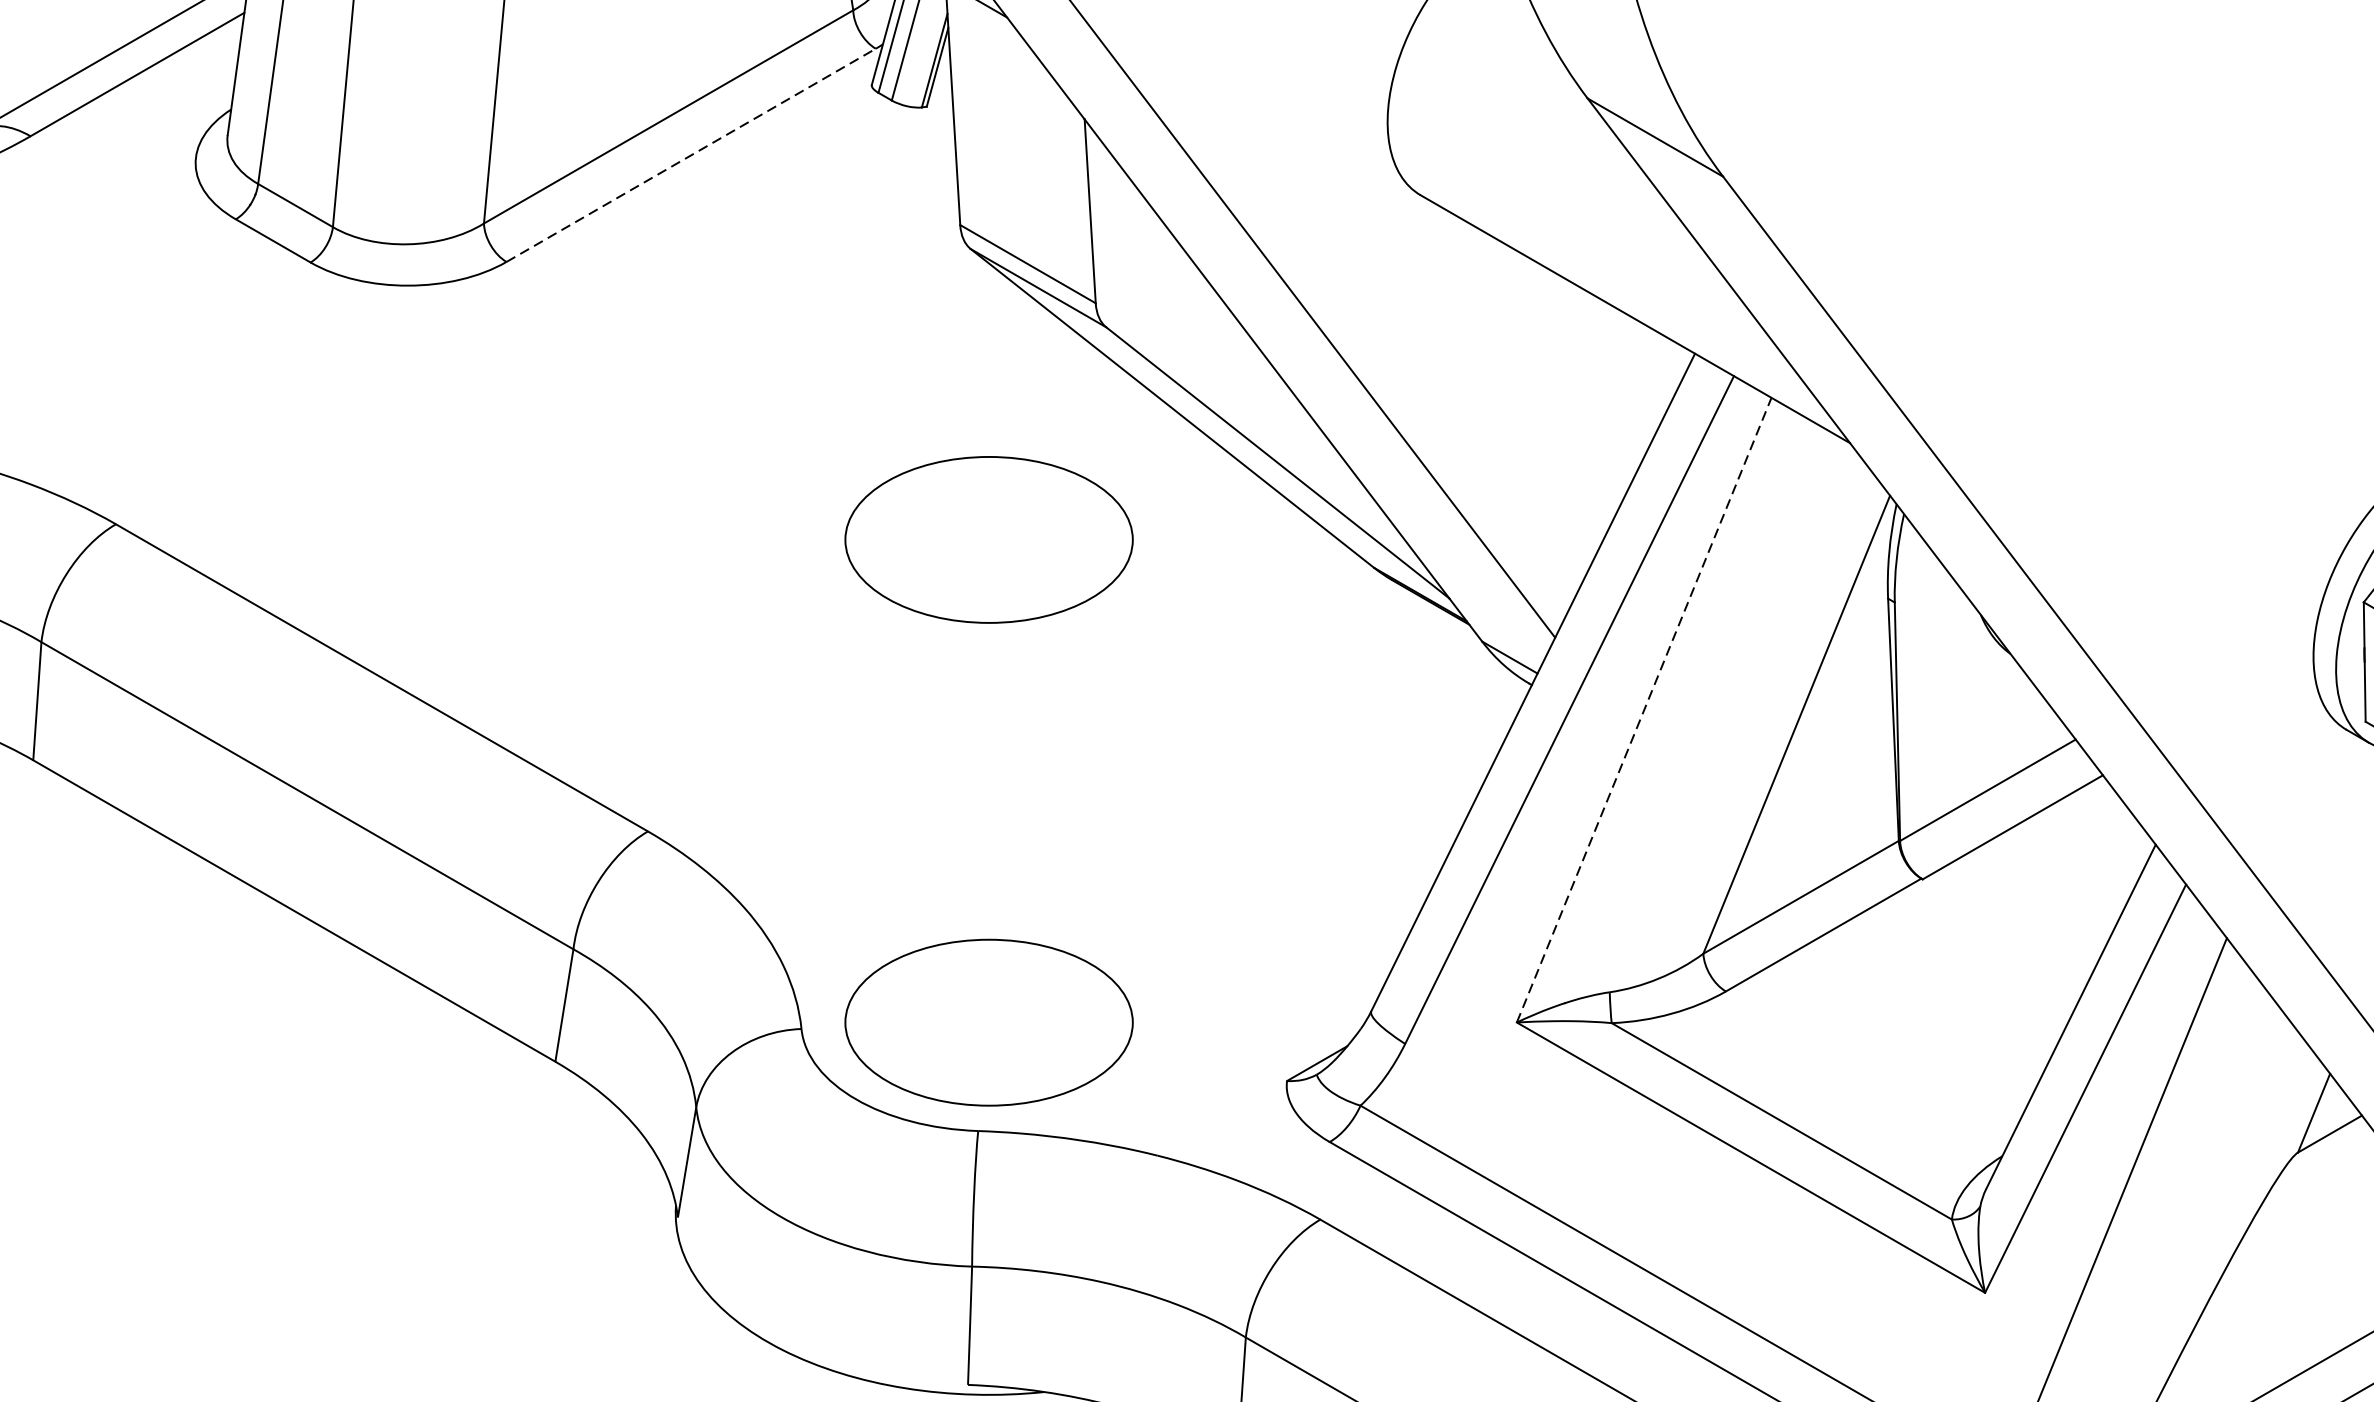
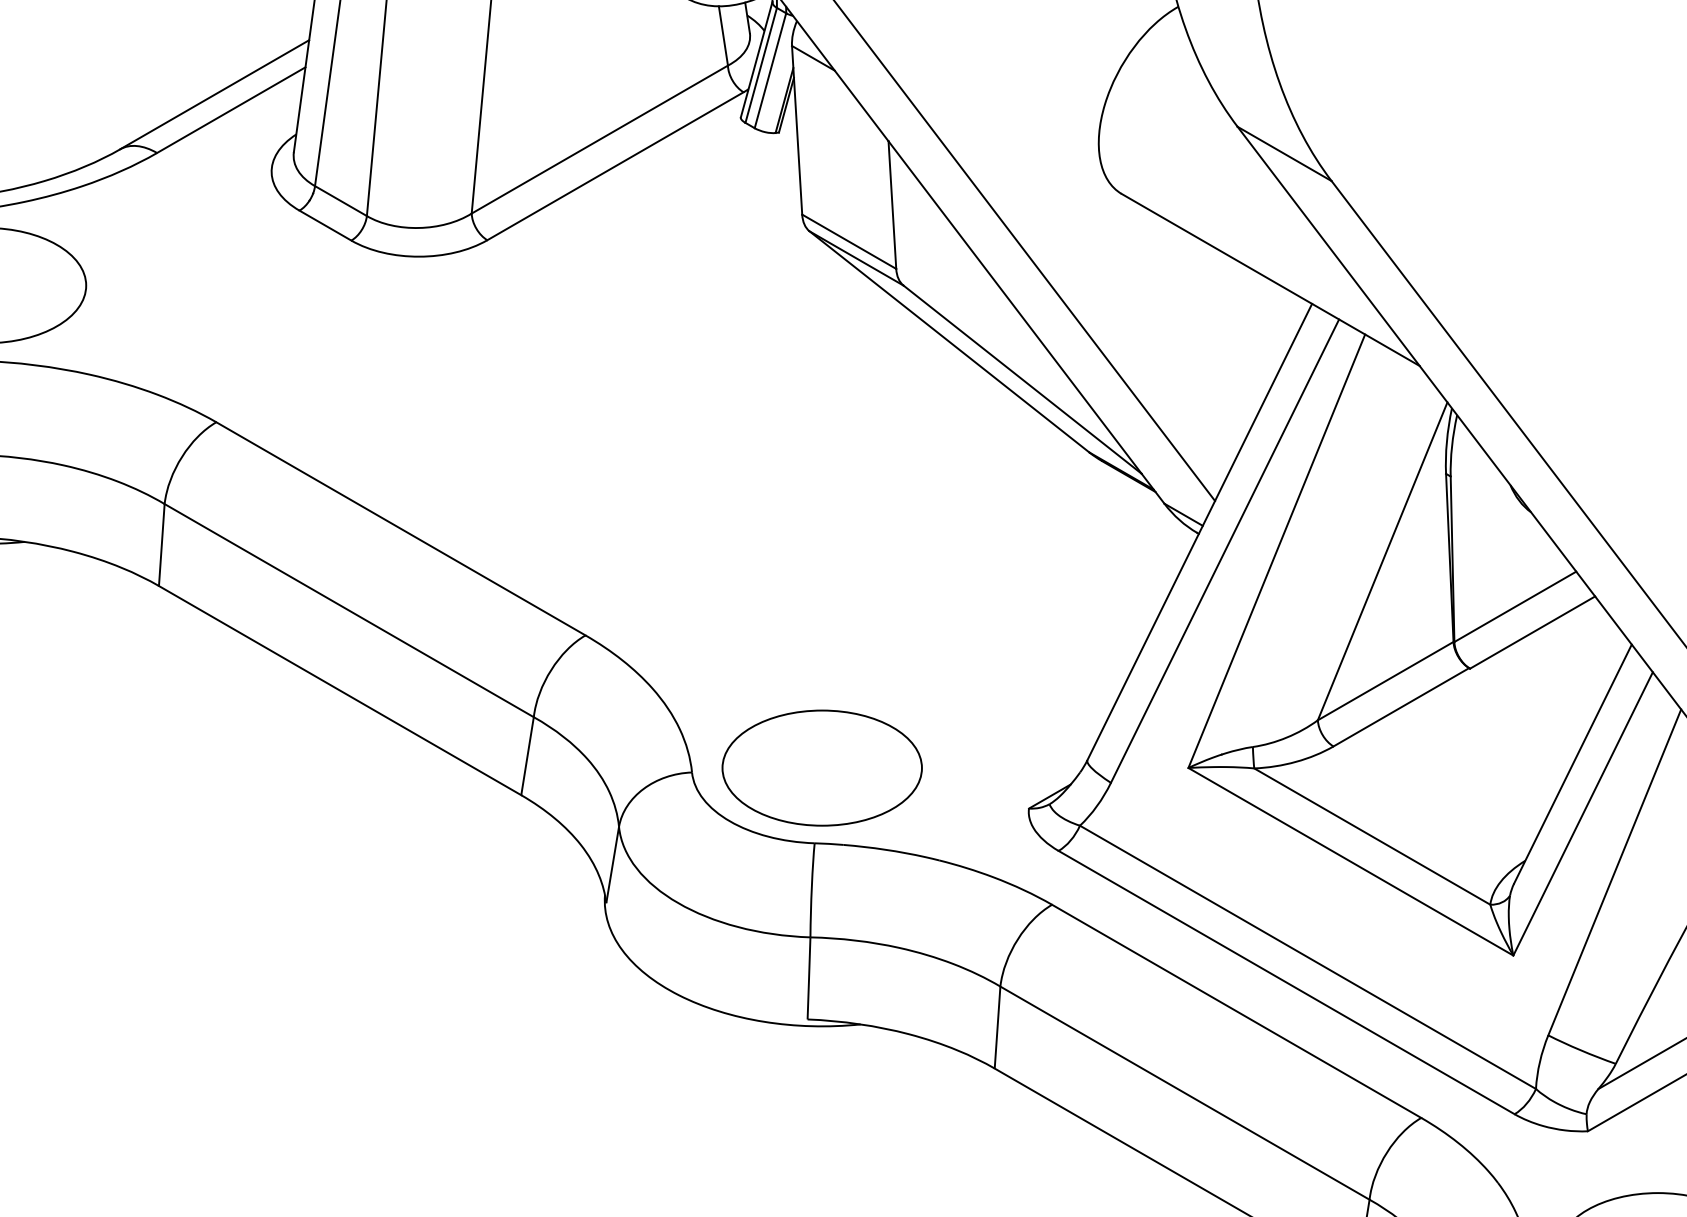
line: (691, 155) -> (615, 166), dashed -> solid
part: (988, 539) -> (821, 432), removed
line: (1643, 709) -> (1276, 550), dashed -> solid

